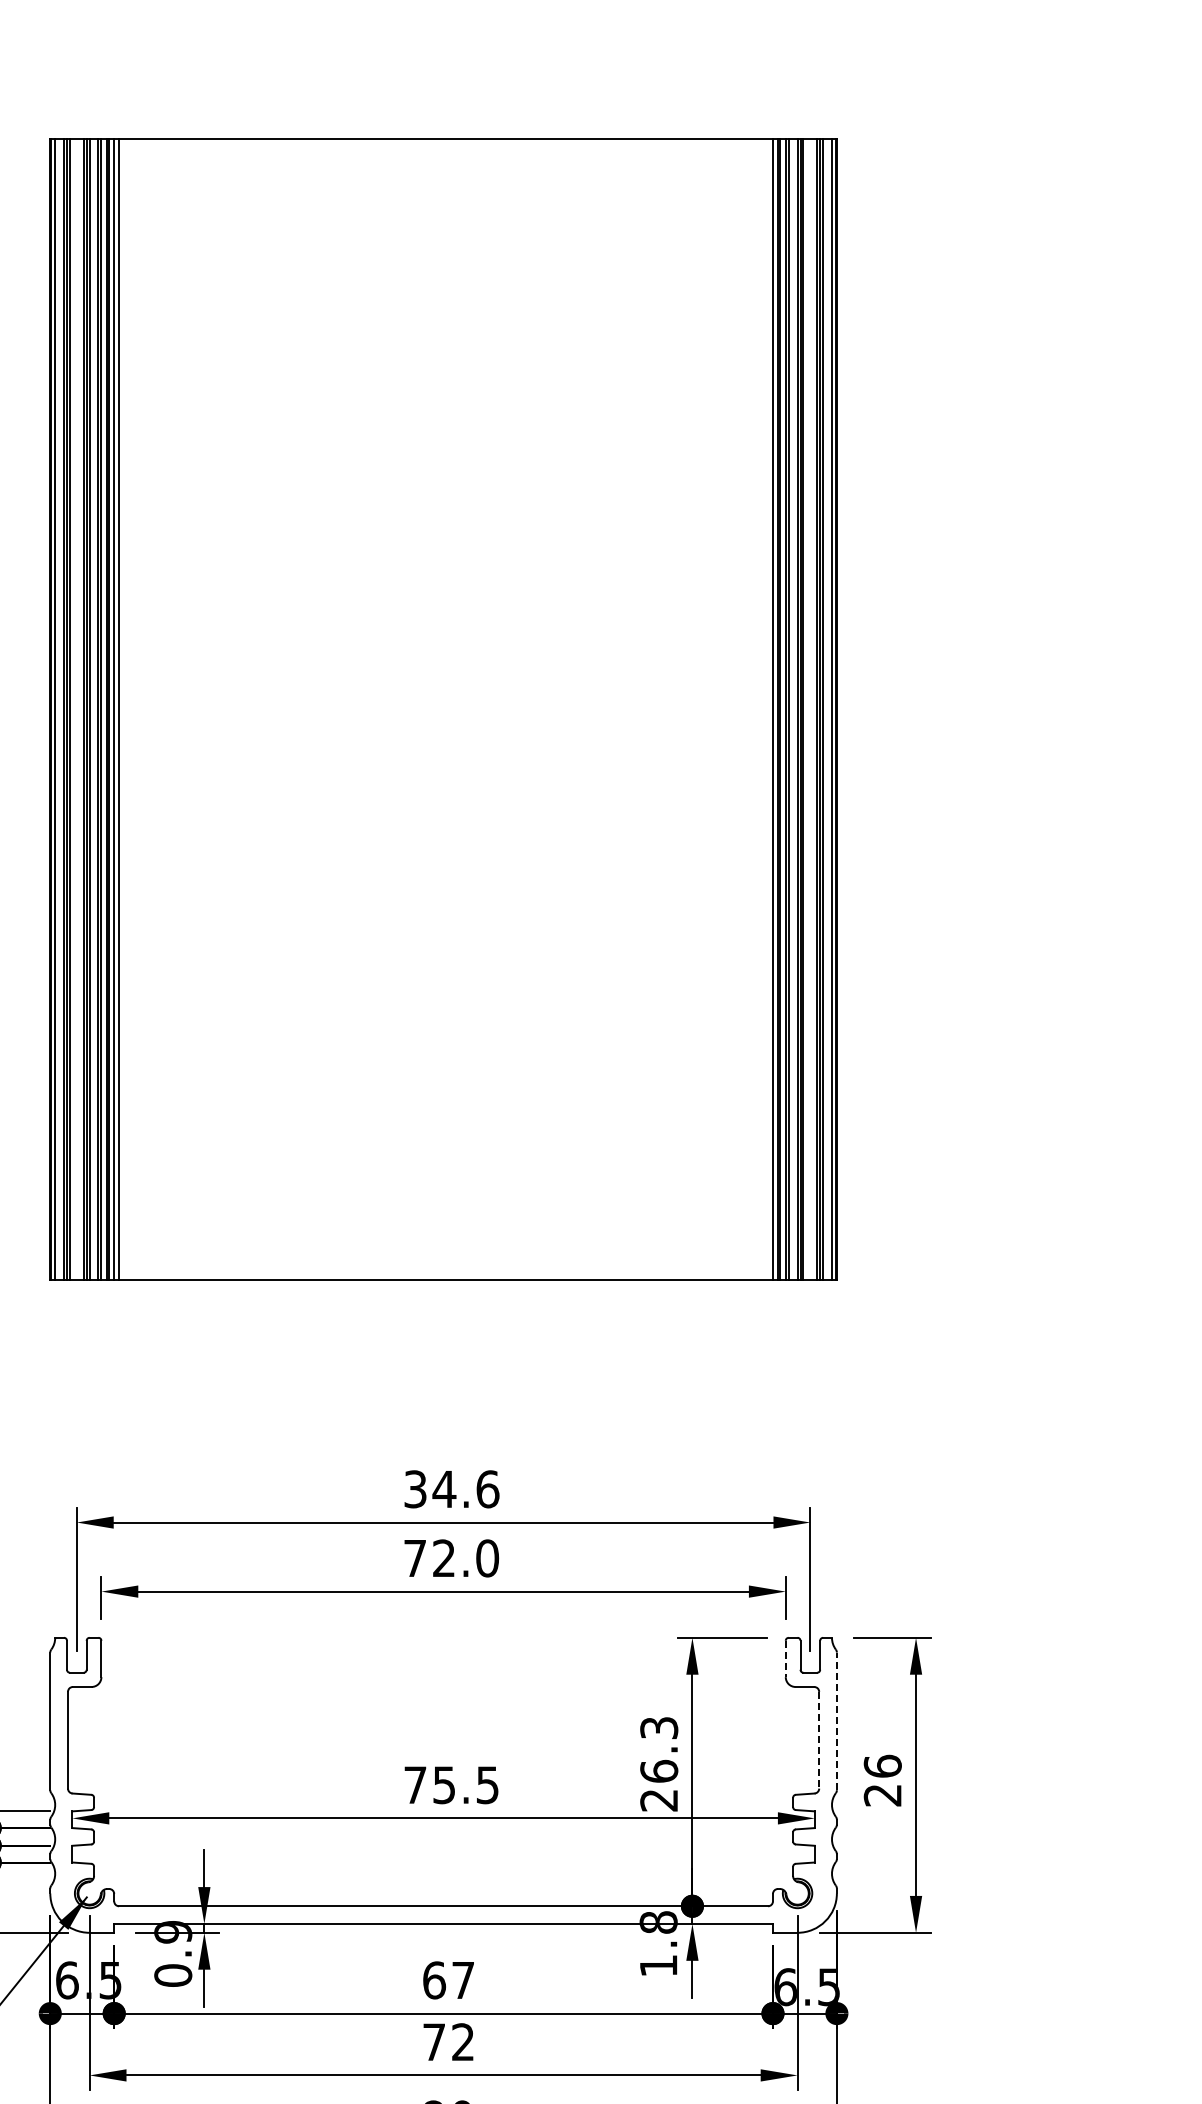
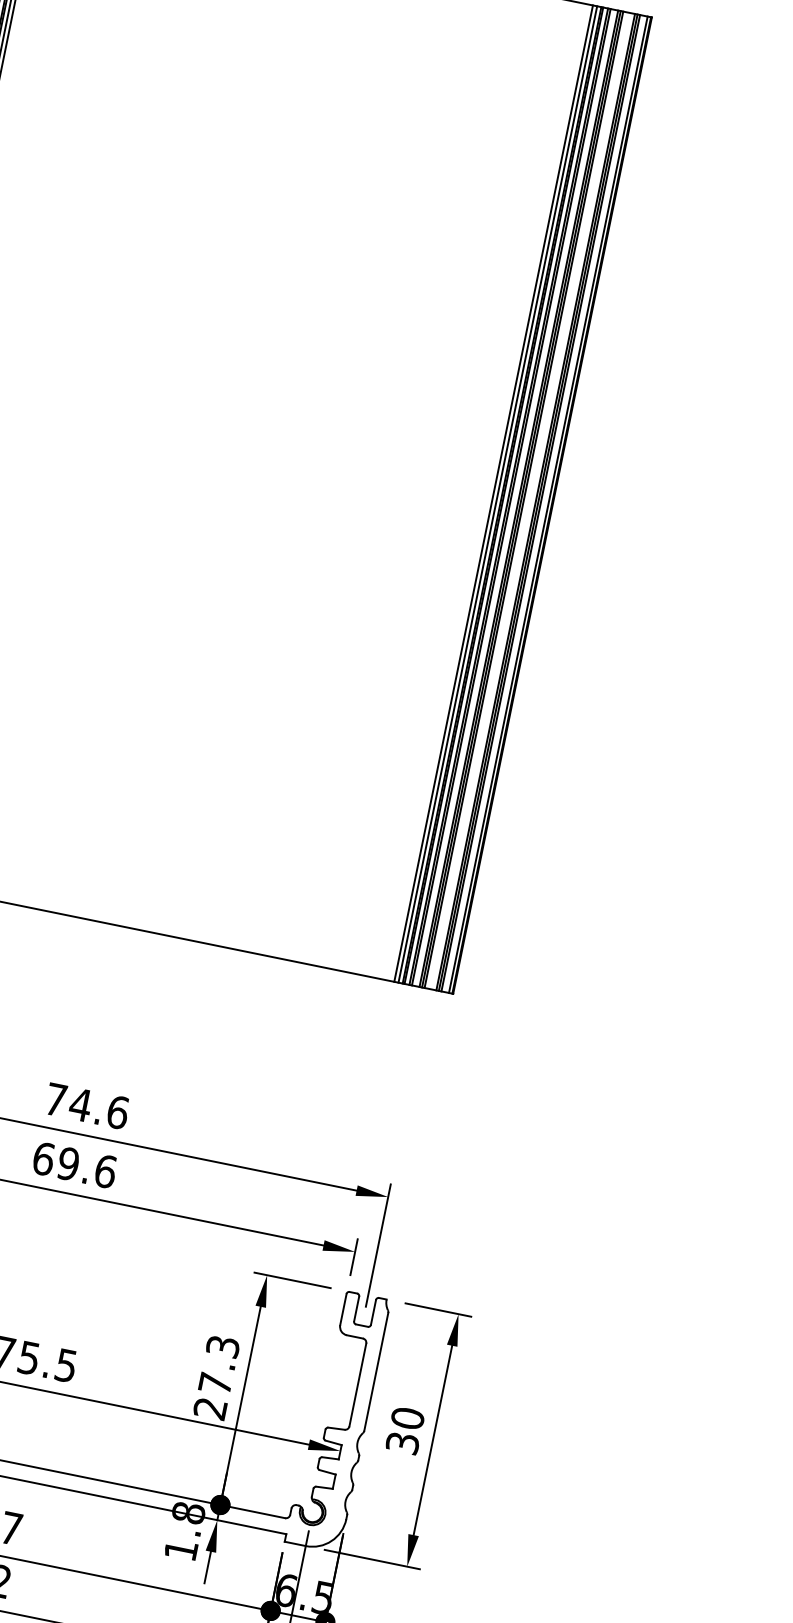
line: (768, 709) -> (493, 493), added
text: (415, 1489) -> (55, 1100), 34.6 -> 74.6
text: (451, 1558) -> (74, 1165), 72.0 -> 69.6
line: (785, 1659) -> (343, 1309), dashed -> solid
line: (836, 1721) -> (375, 1371), dashed -> solid
line: (819, 1740) -> (358, 1385), dashed -> solid
text: (659, 1770) -> (215, 1383), 26.3 -> 27.3
text: (882, 1780) -> (405, 1430), 26 -> 30

